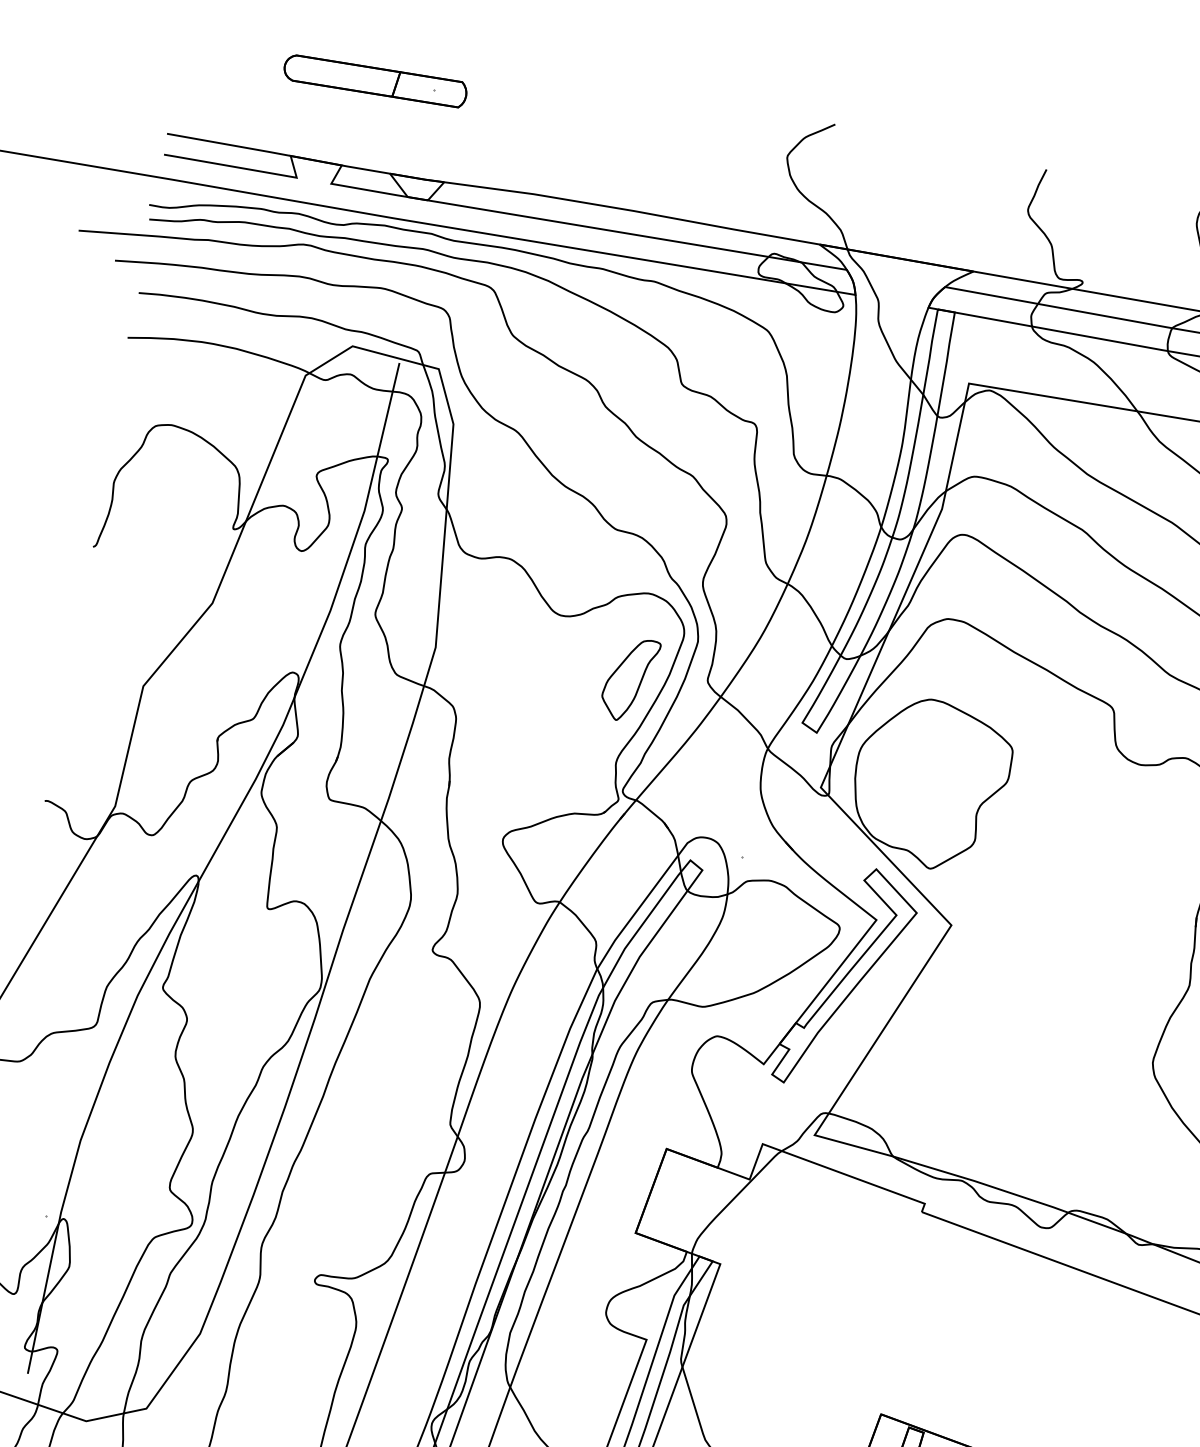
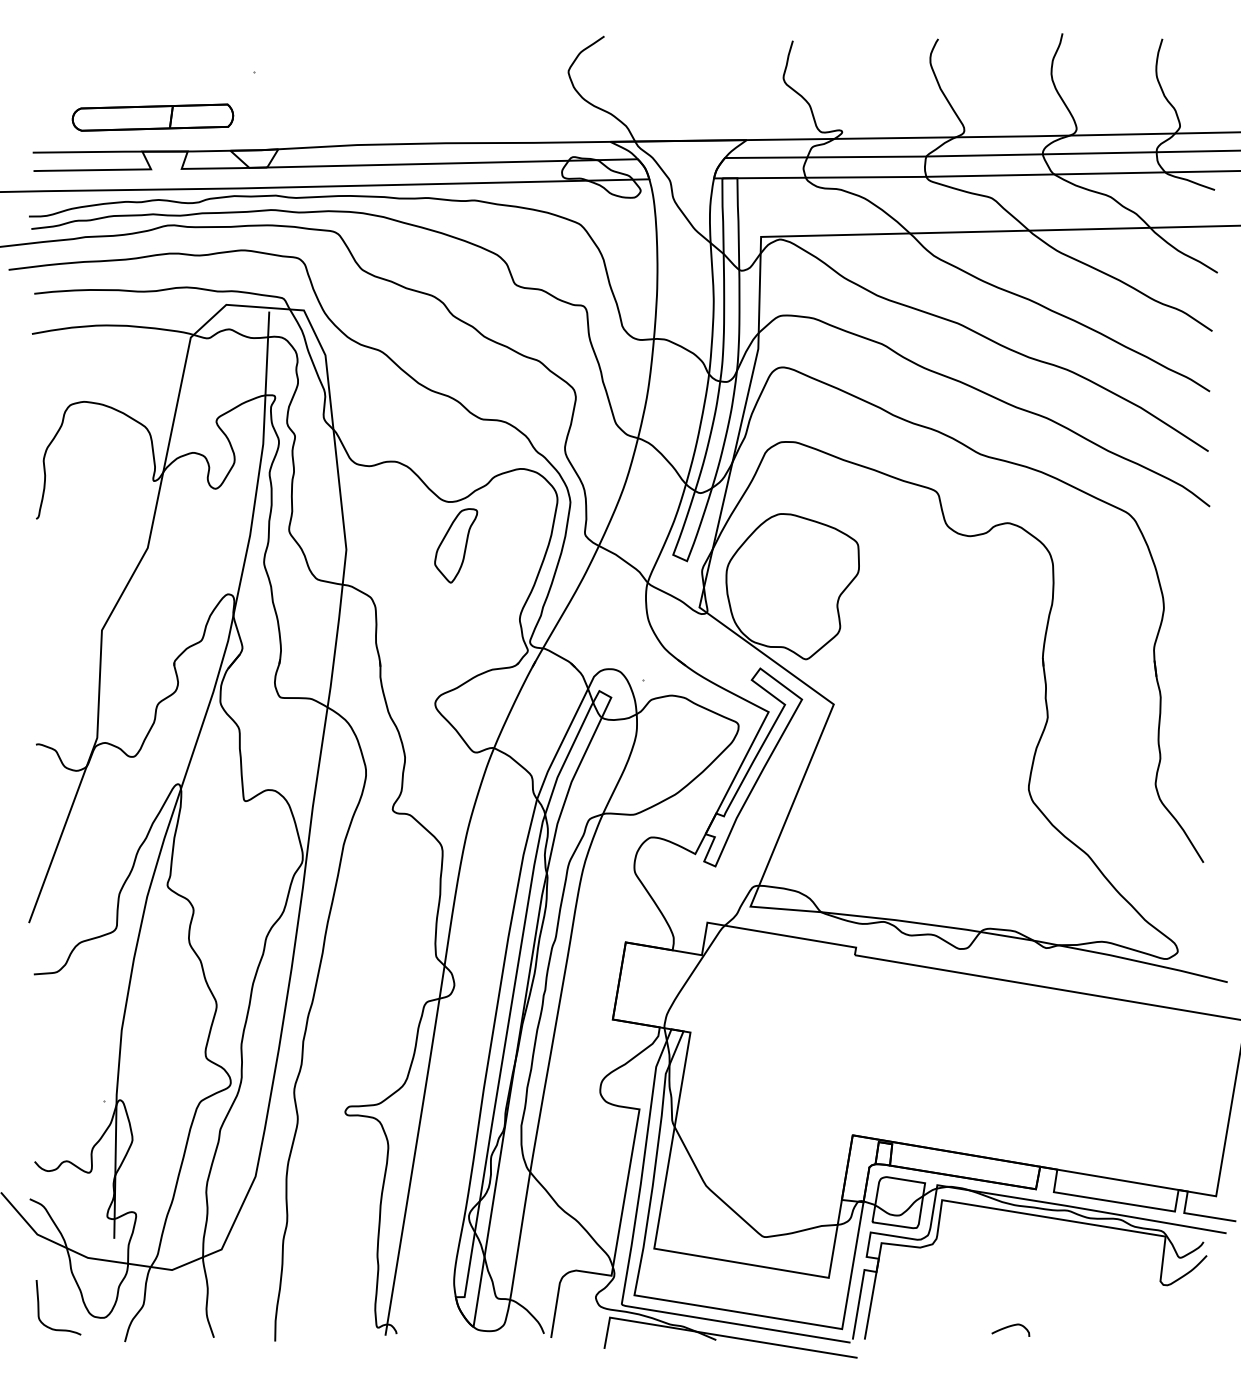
part: (374, 80) -> (152, 117), moved
part: (630, 679) -> (456, 545), moved

